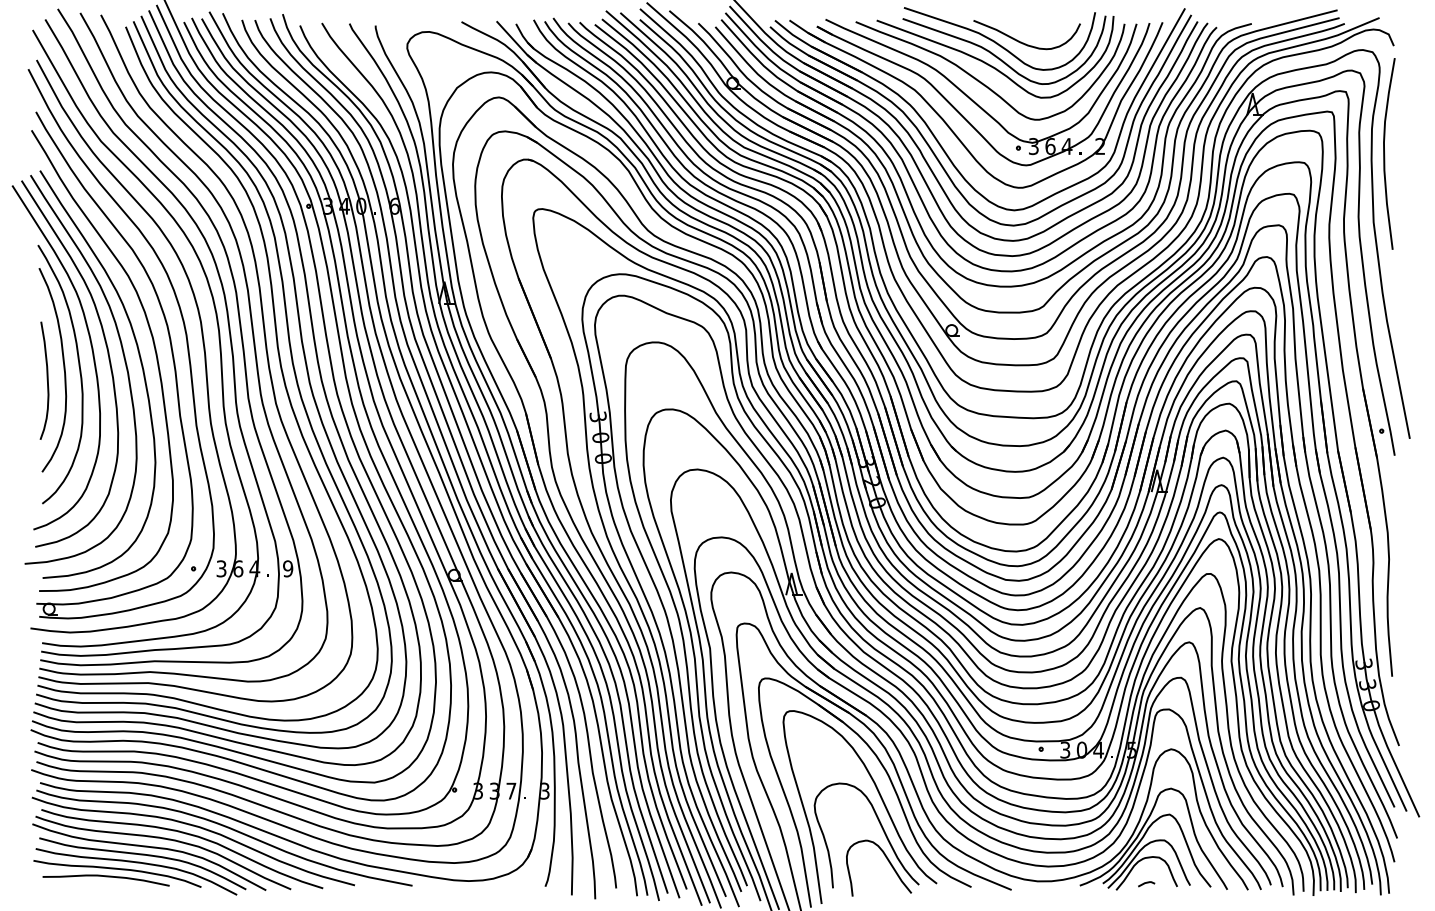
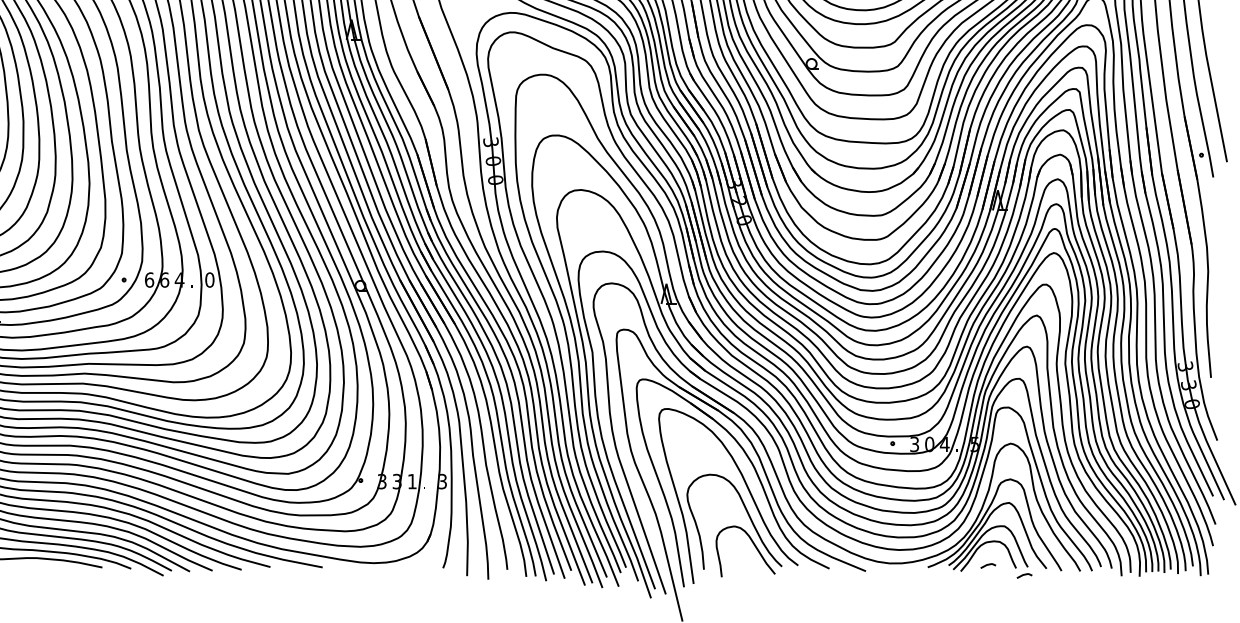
text: (221, 568) -> (149, 279), 3 -> 6
text: (288, 568) -> (210, 279), 9 -> 0
text: (511, 790) -> (412, 481), 7 -> 1
line: (1186, 894) -> (1024, 575), added

